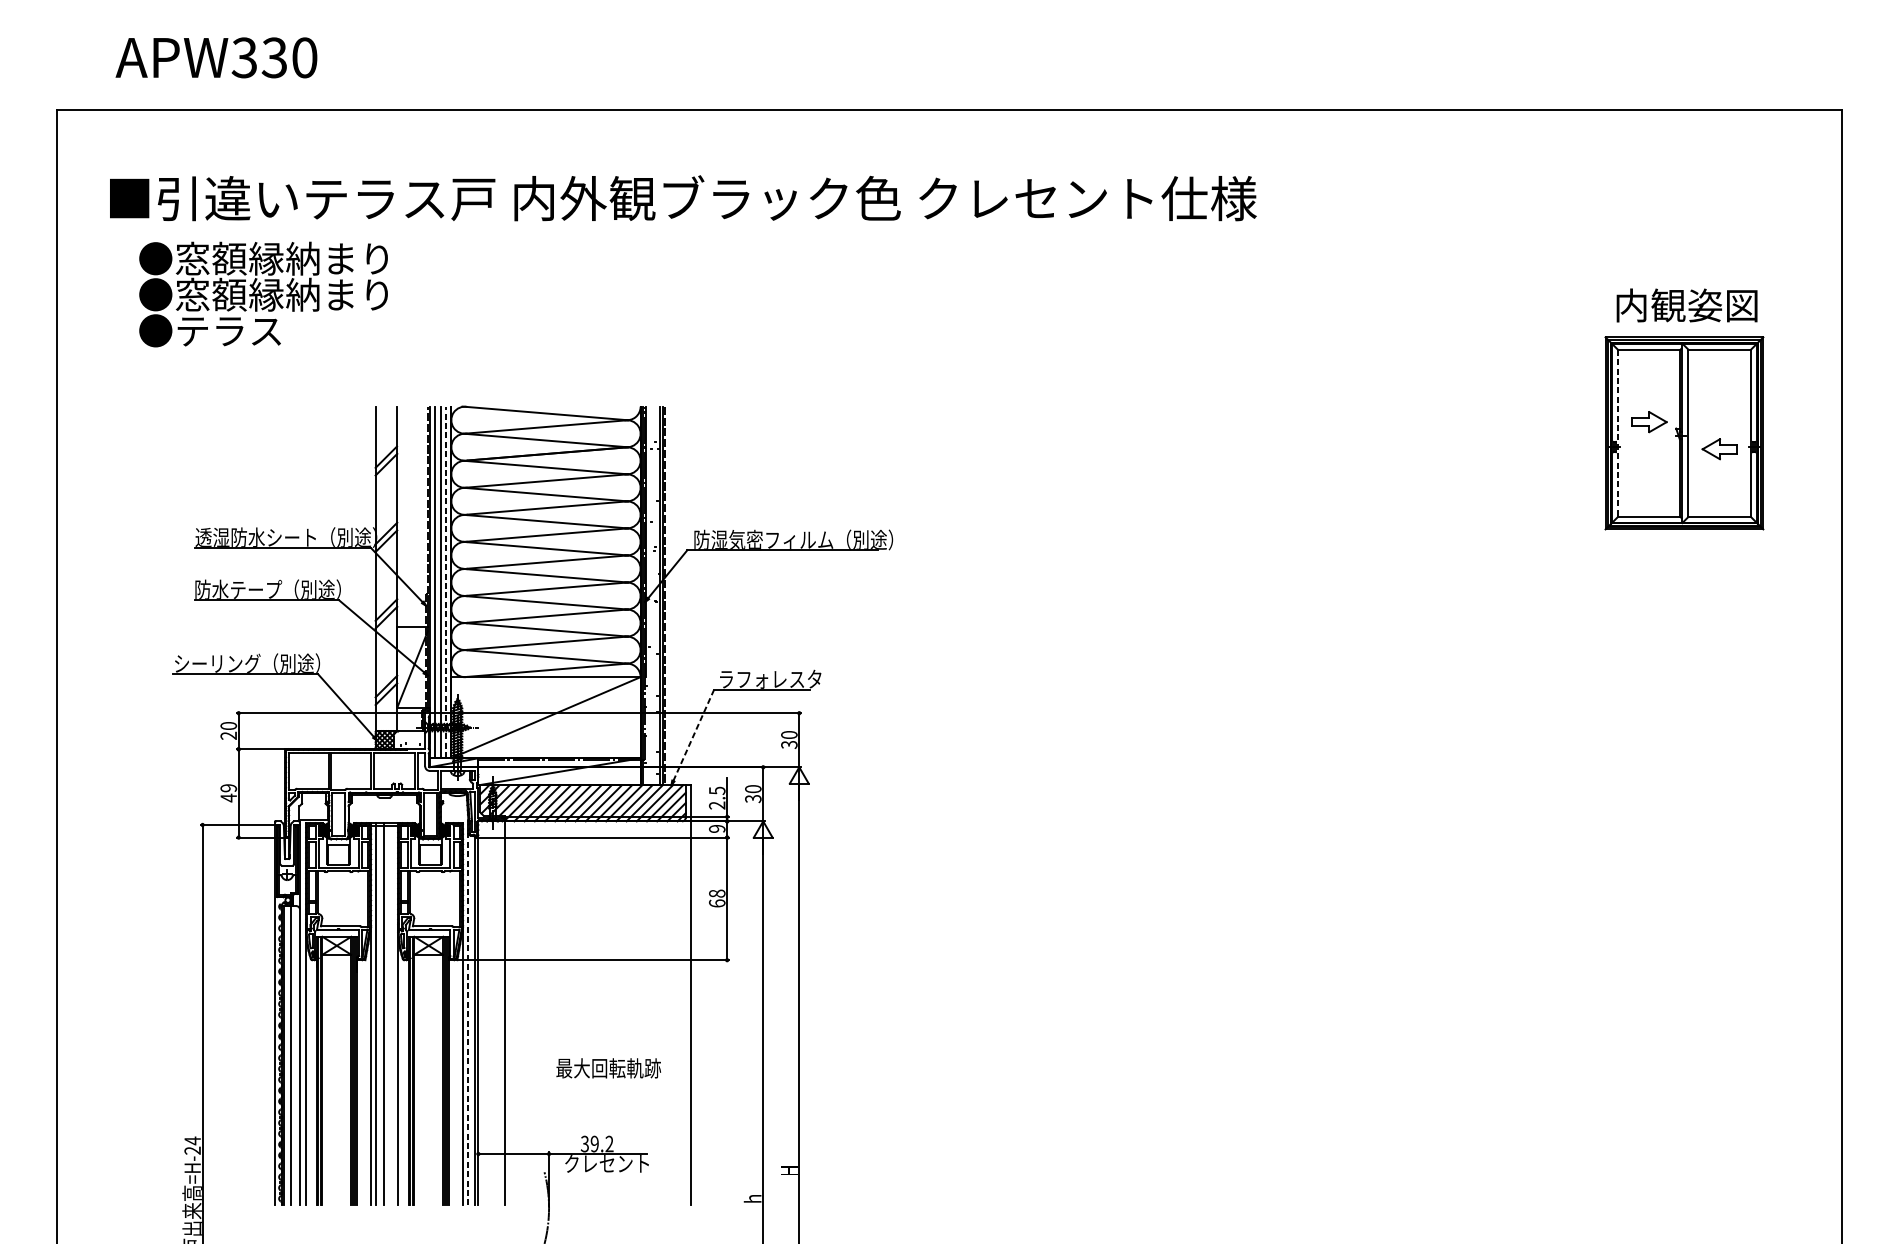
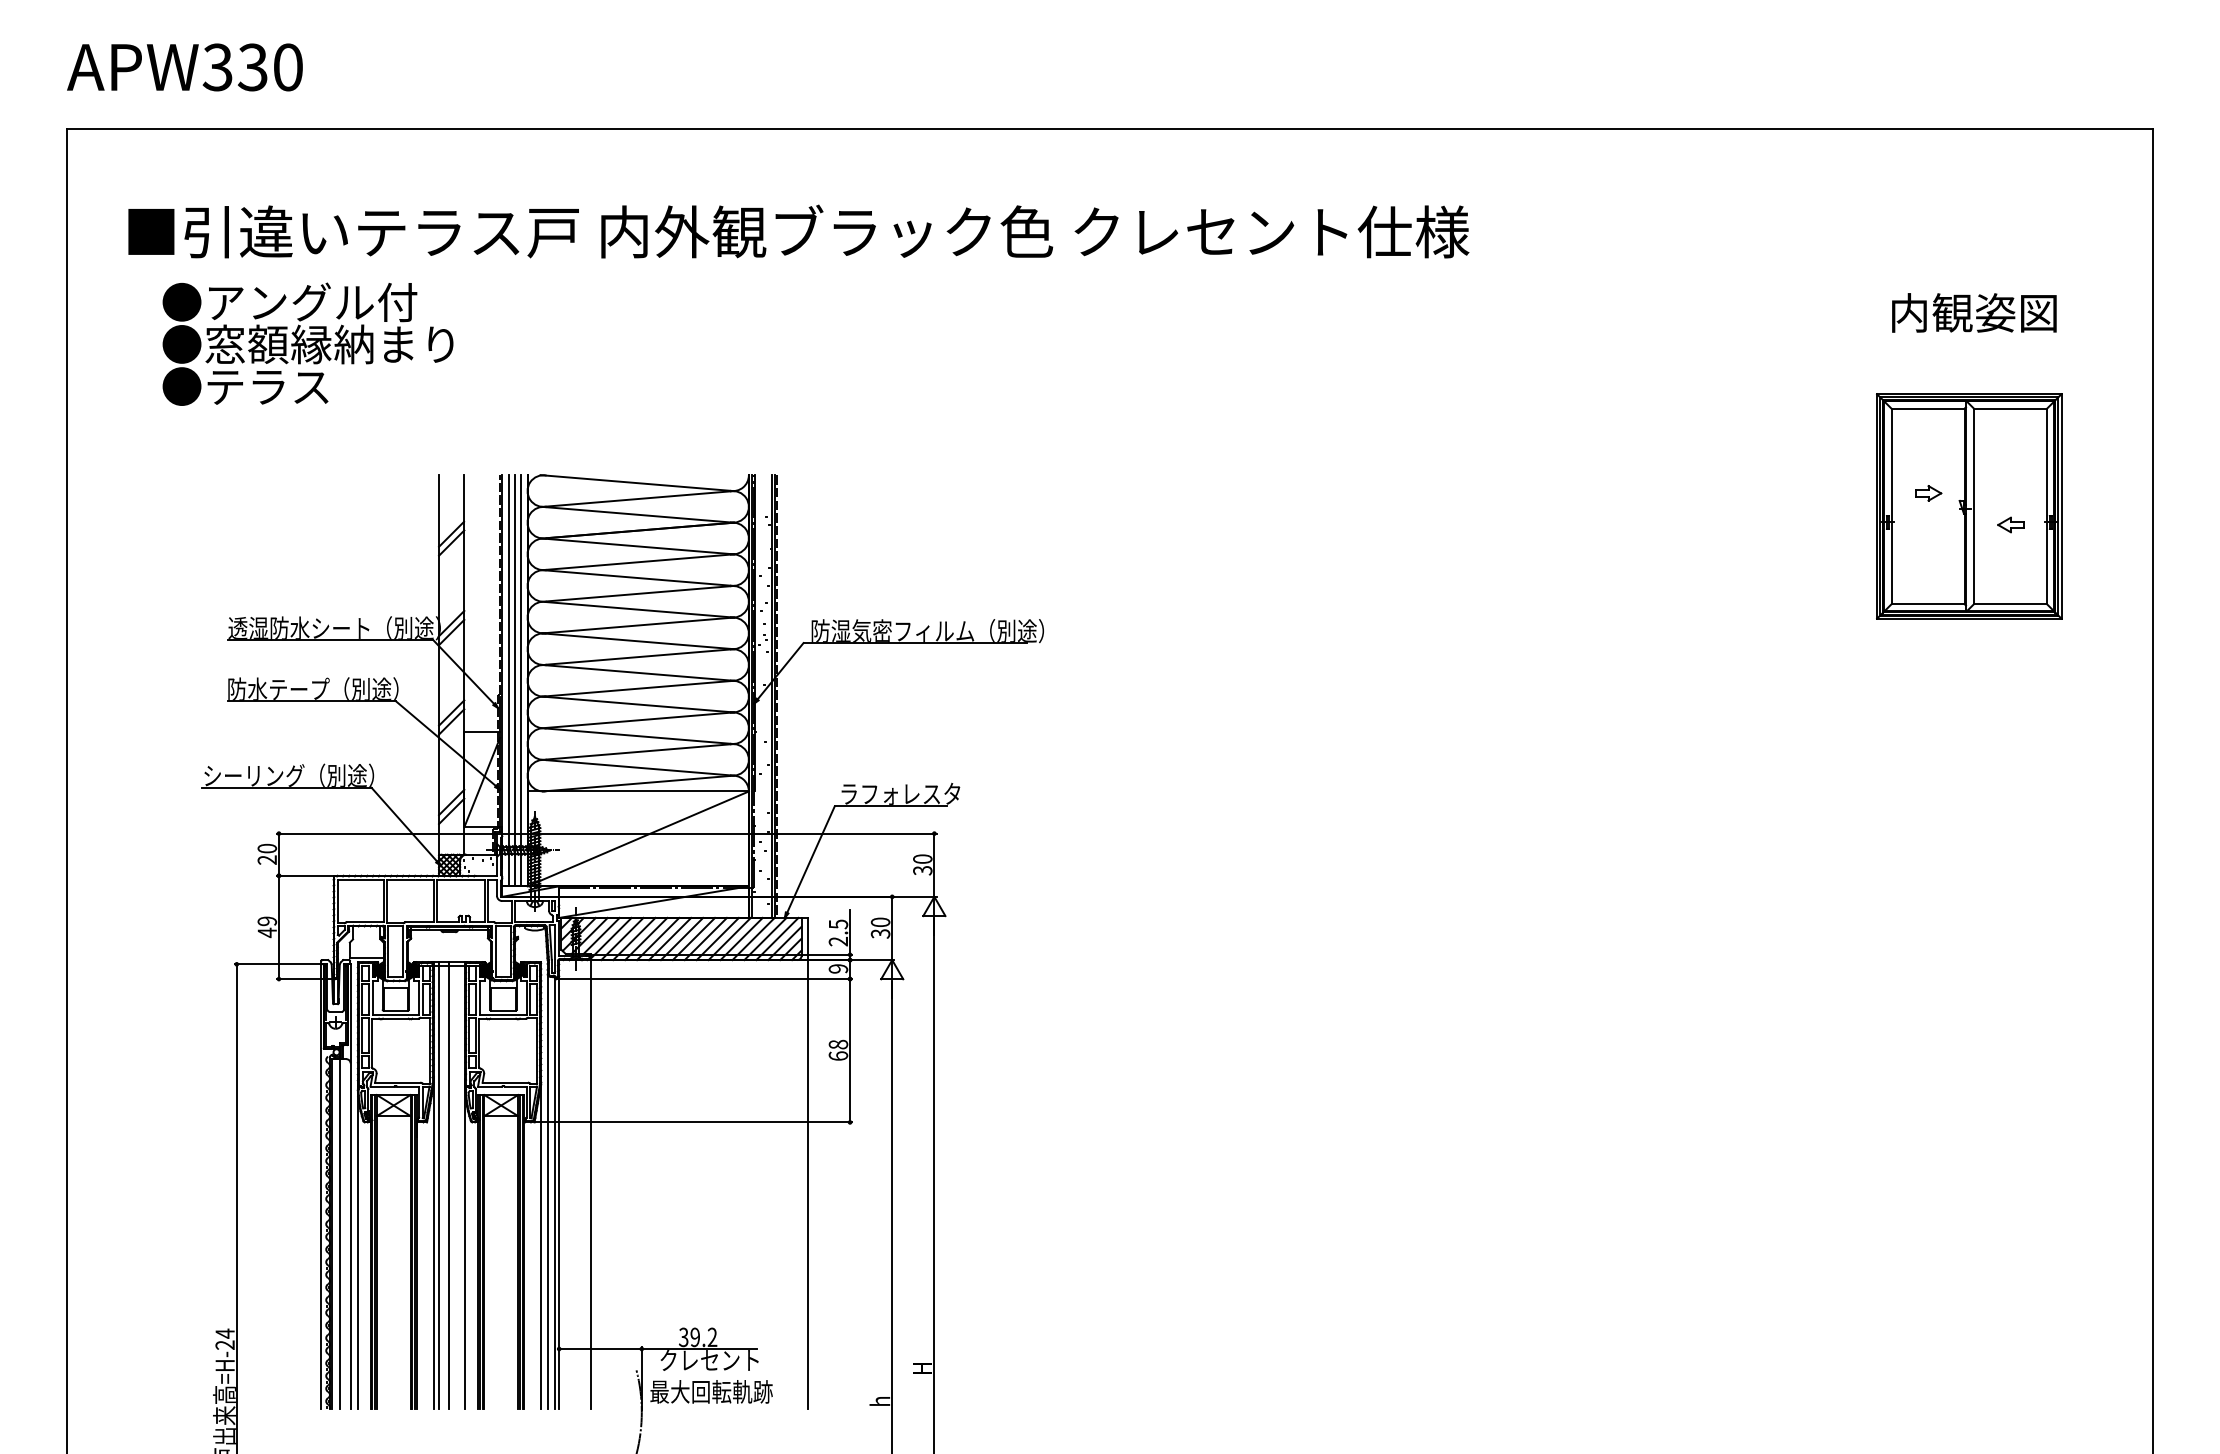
text: (216, 57) -> (184, 67), moved
text: (281, 258) -> (329, 302), ●窓額縁納まり -> ●アングル付
text: (1687, 305) -> (1974, 312), moved
part: (1649, 422) -> (1928, 493), size x0.62
line: (1617, 433) -> (1891, 506), dashed -> solid
part: (1719, 448) -> (2010, 524), size x0.62
line: (446, 582) -> (521, 680), dashed -> solid
line: (694, 735) -> (811, 859), dashed -> solid
line: (468, 1019) -> (547, 1191), dashed -> solid
text: (608, 1068) -> (711, 1391), moved

